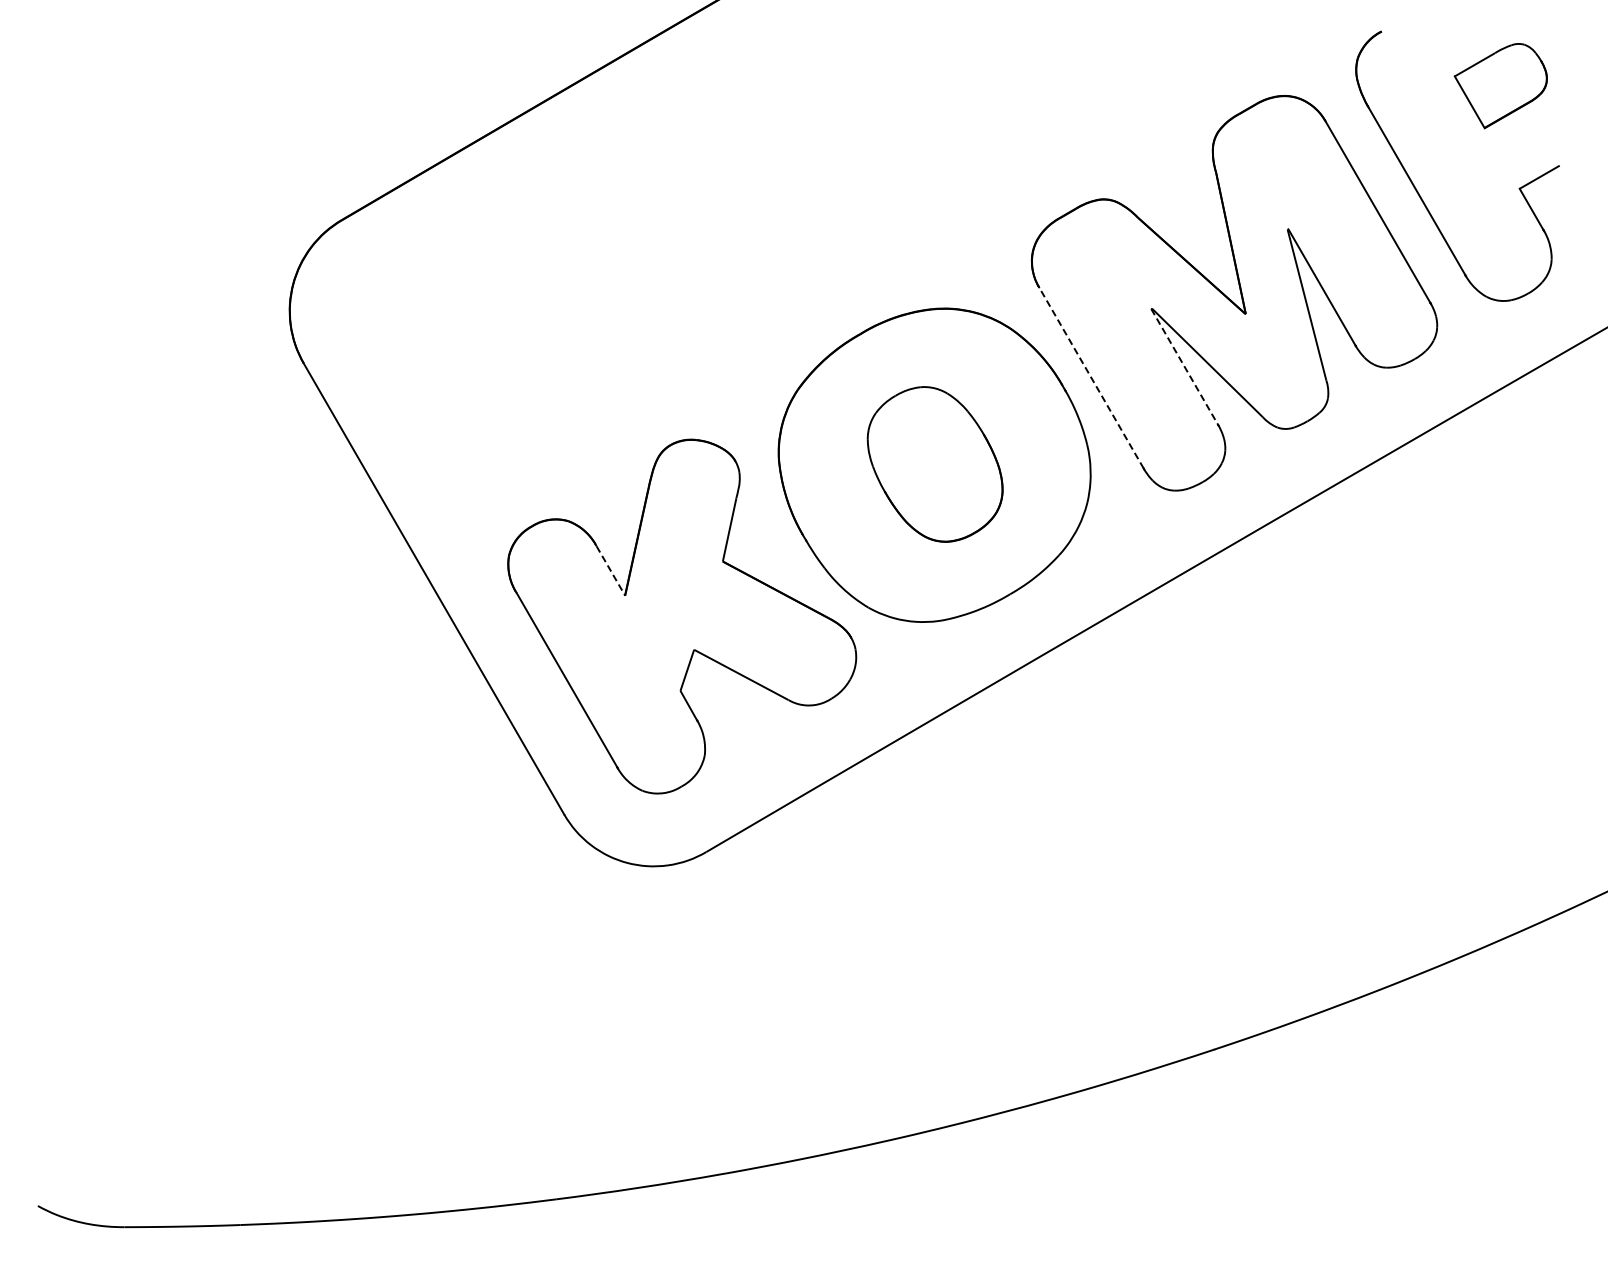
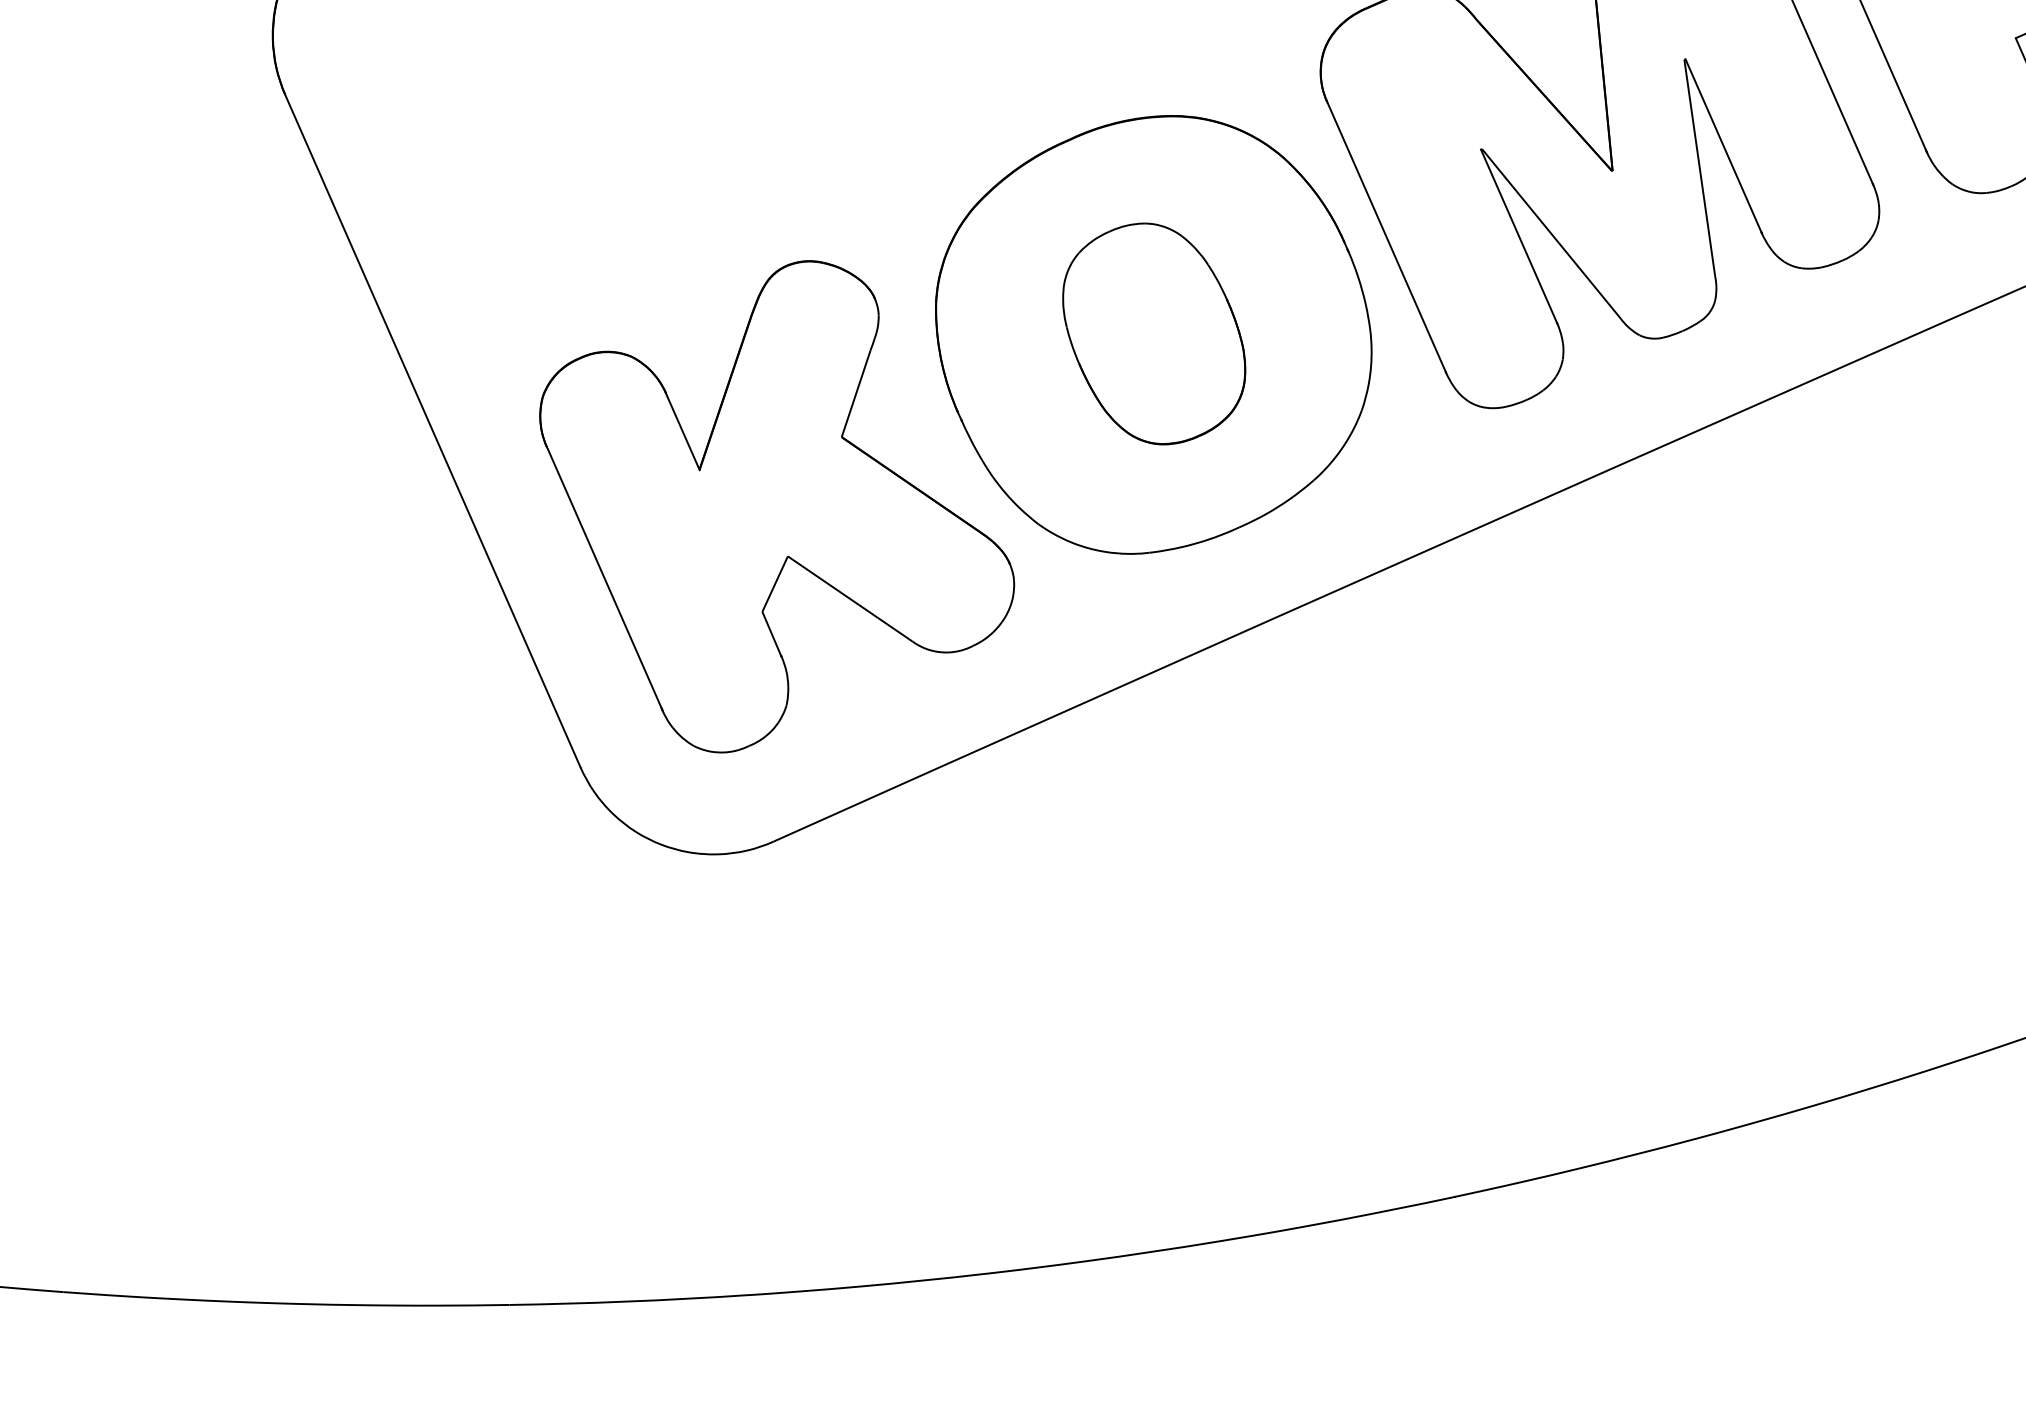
line: (1185, 367) -> (1519, 236), dashed -> solid
line: (1091, 377) -> (1386, 236), dashed -> solid
line: (610, 571) -> (682, 433), dashed -> solid

